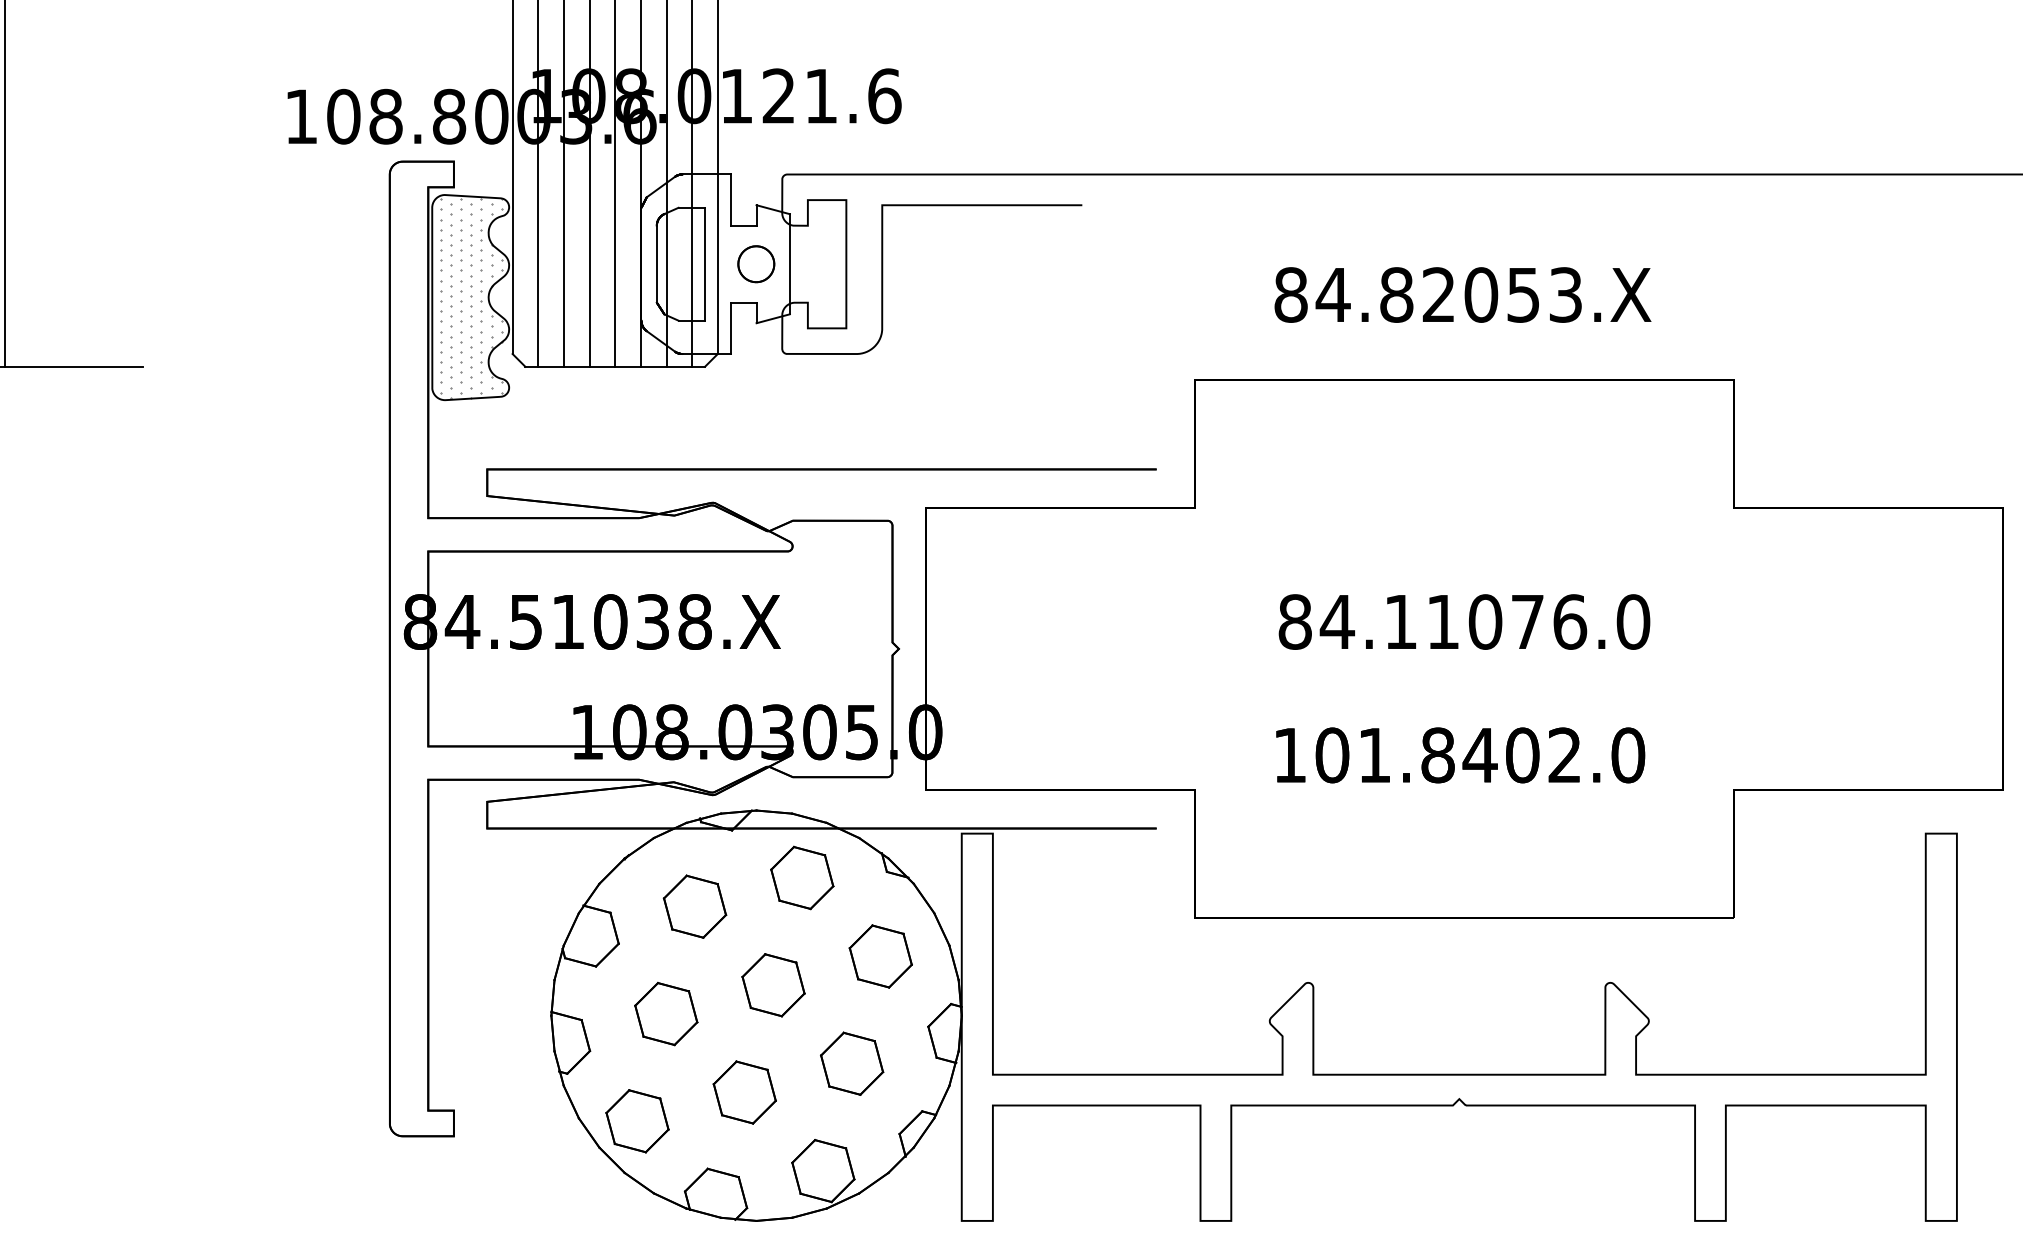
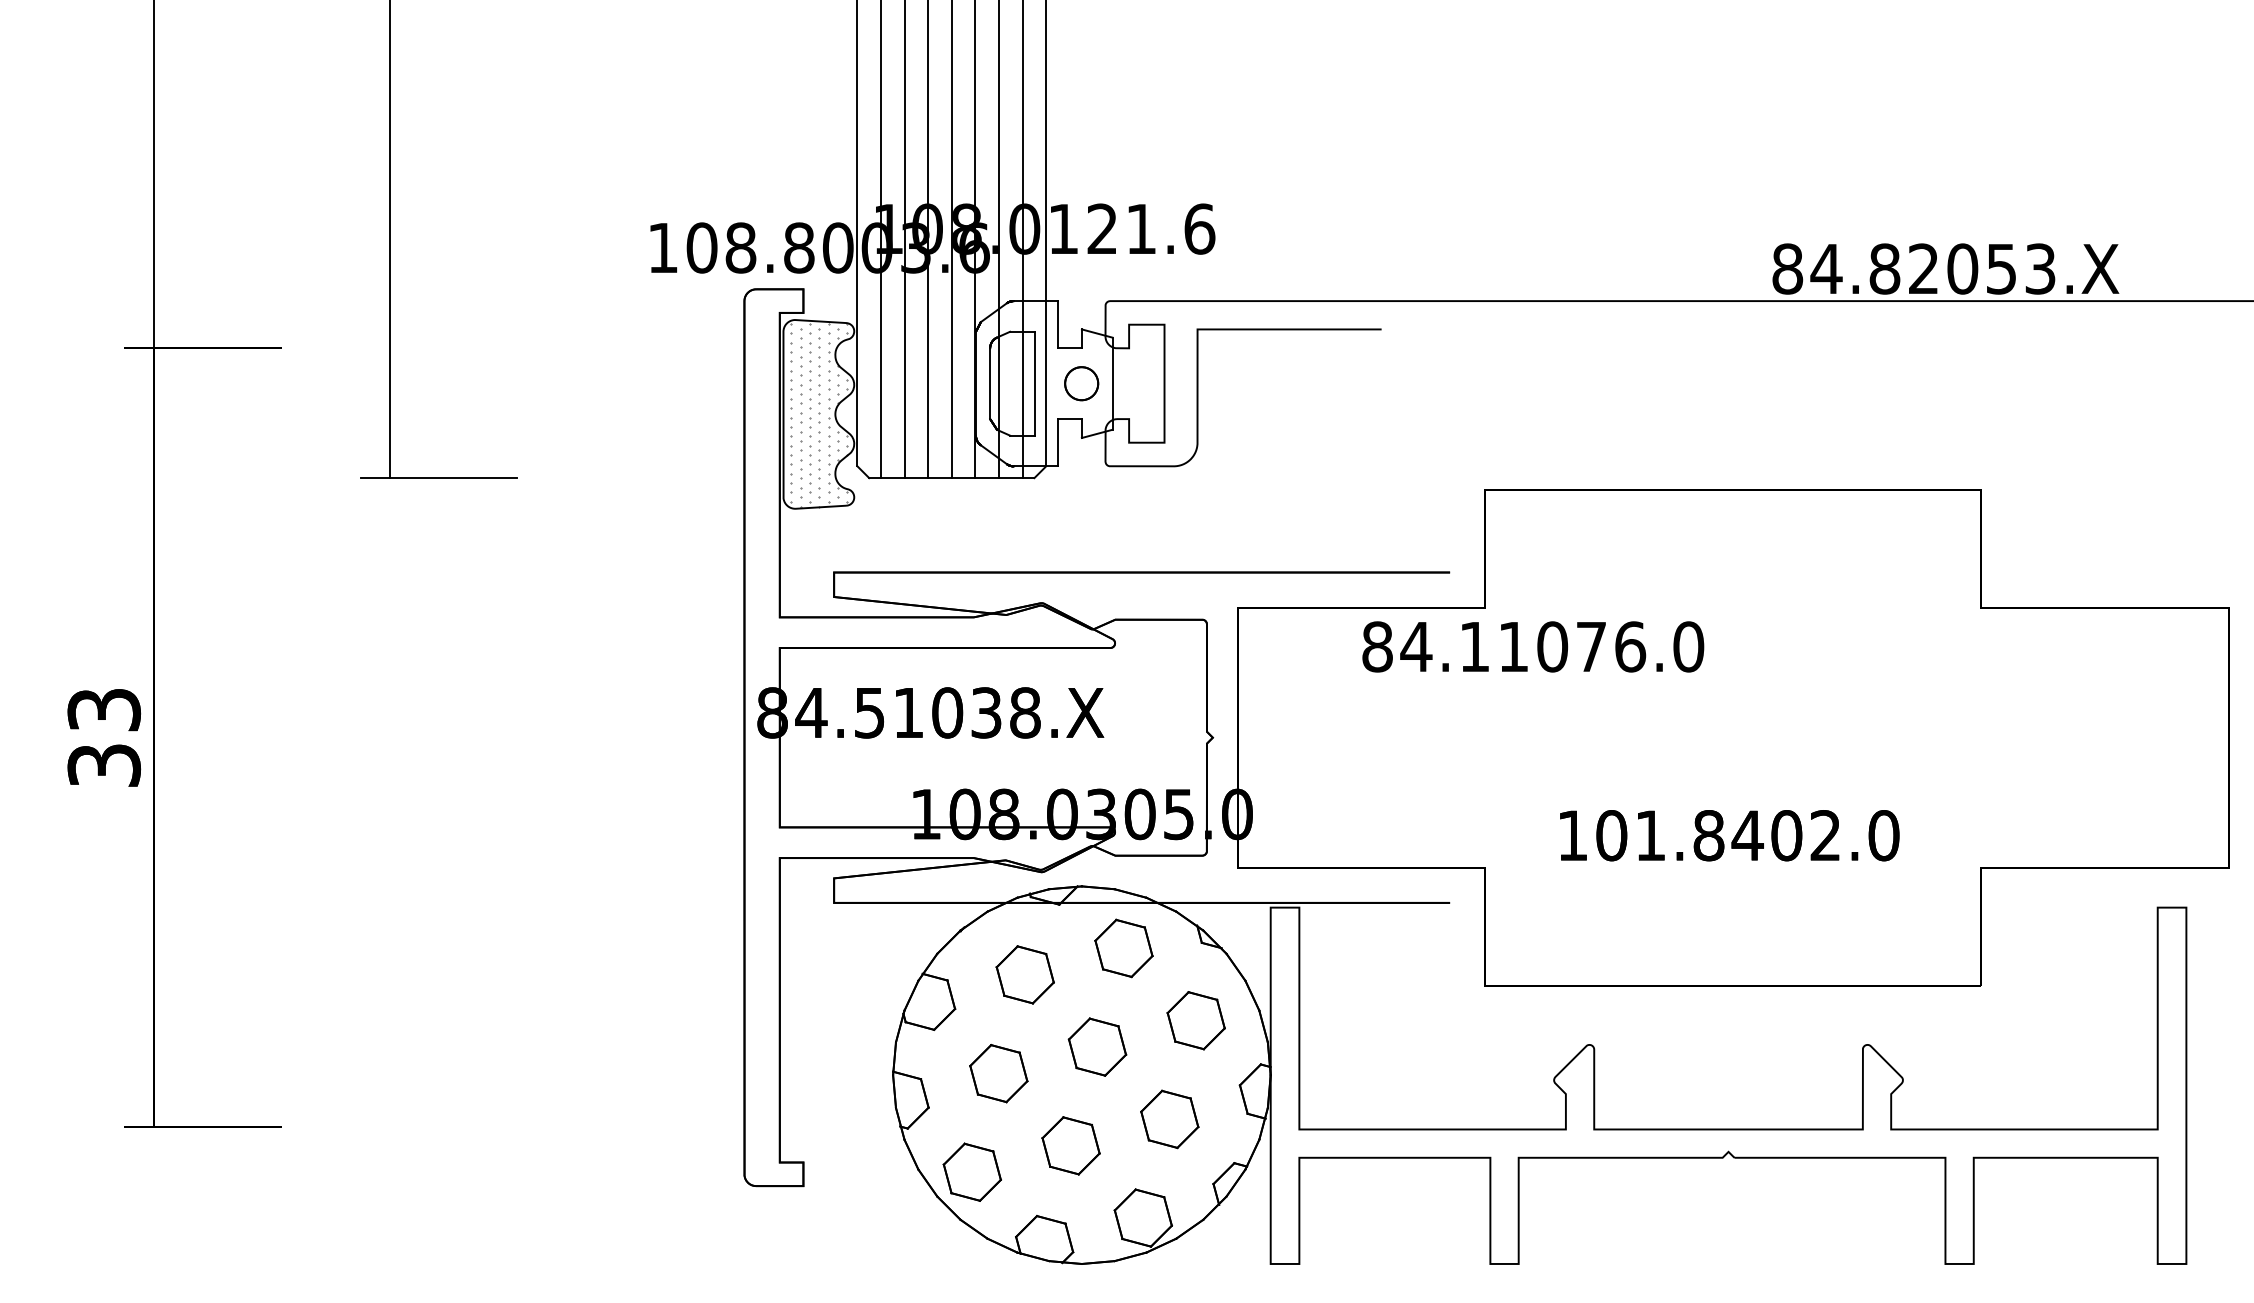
text: (1462, 294) -> (1945, 268), moved
text: (1464, 621) -> (1533, 646), moved

